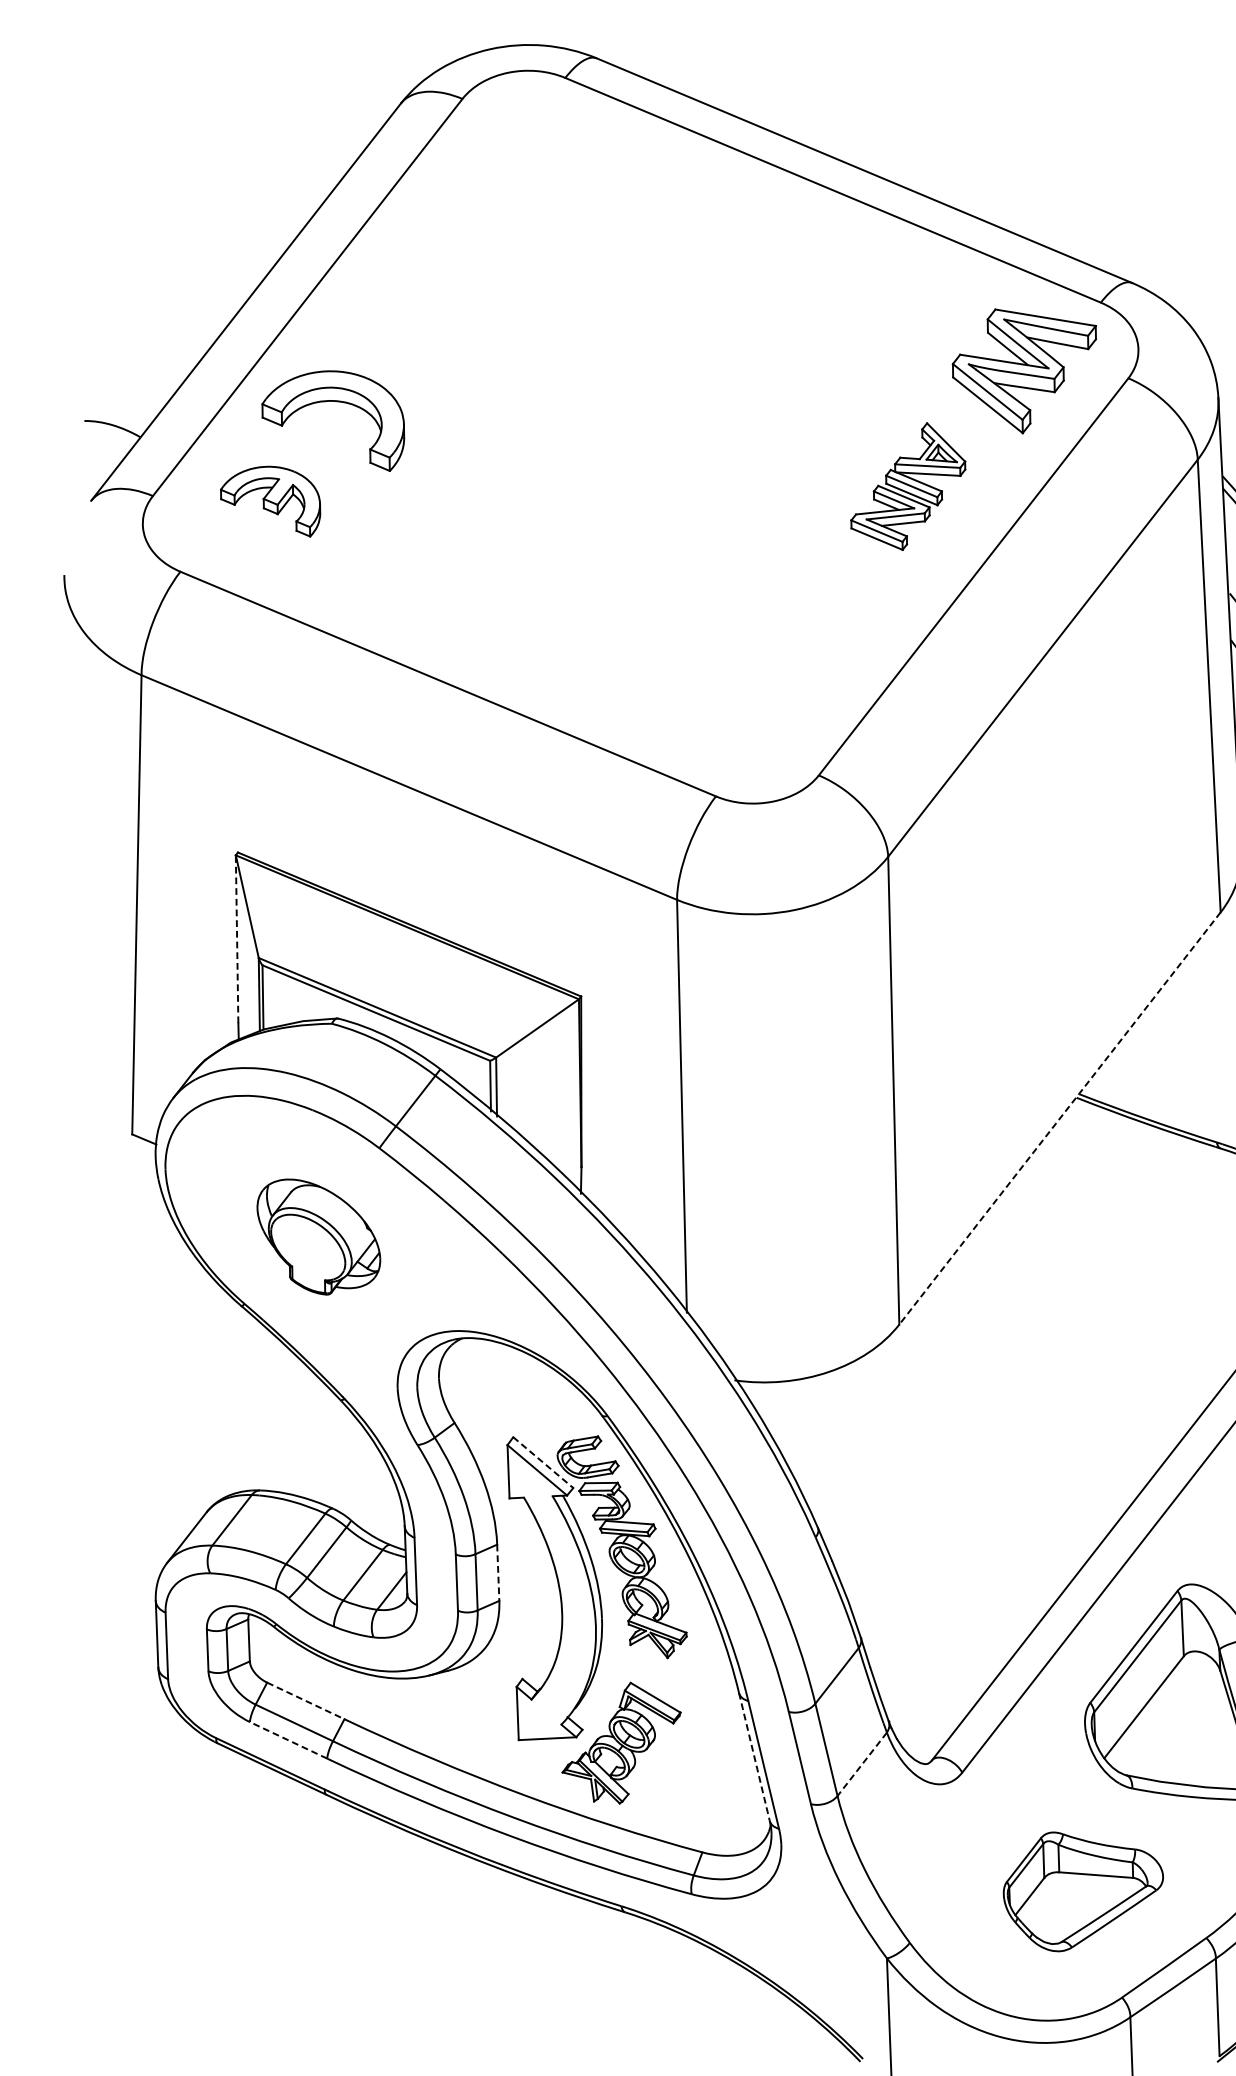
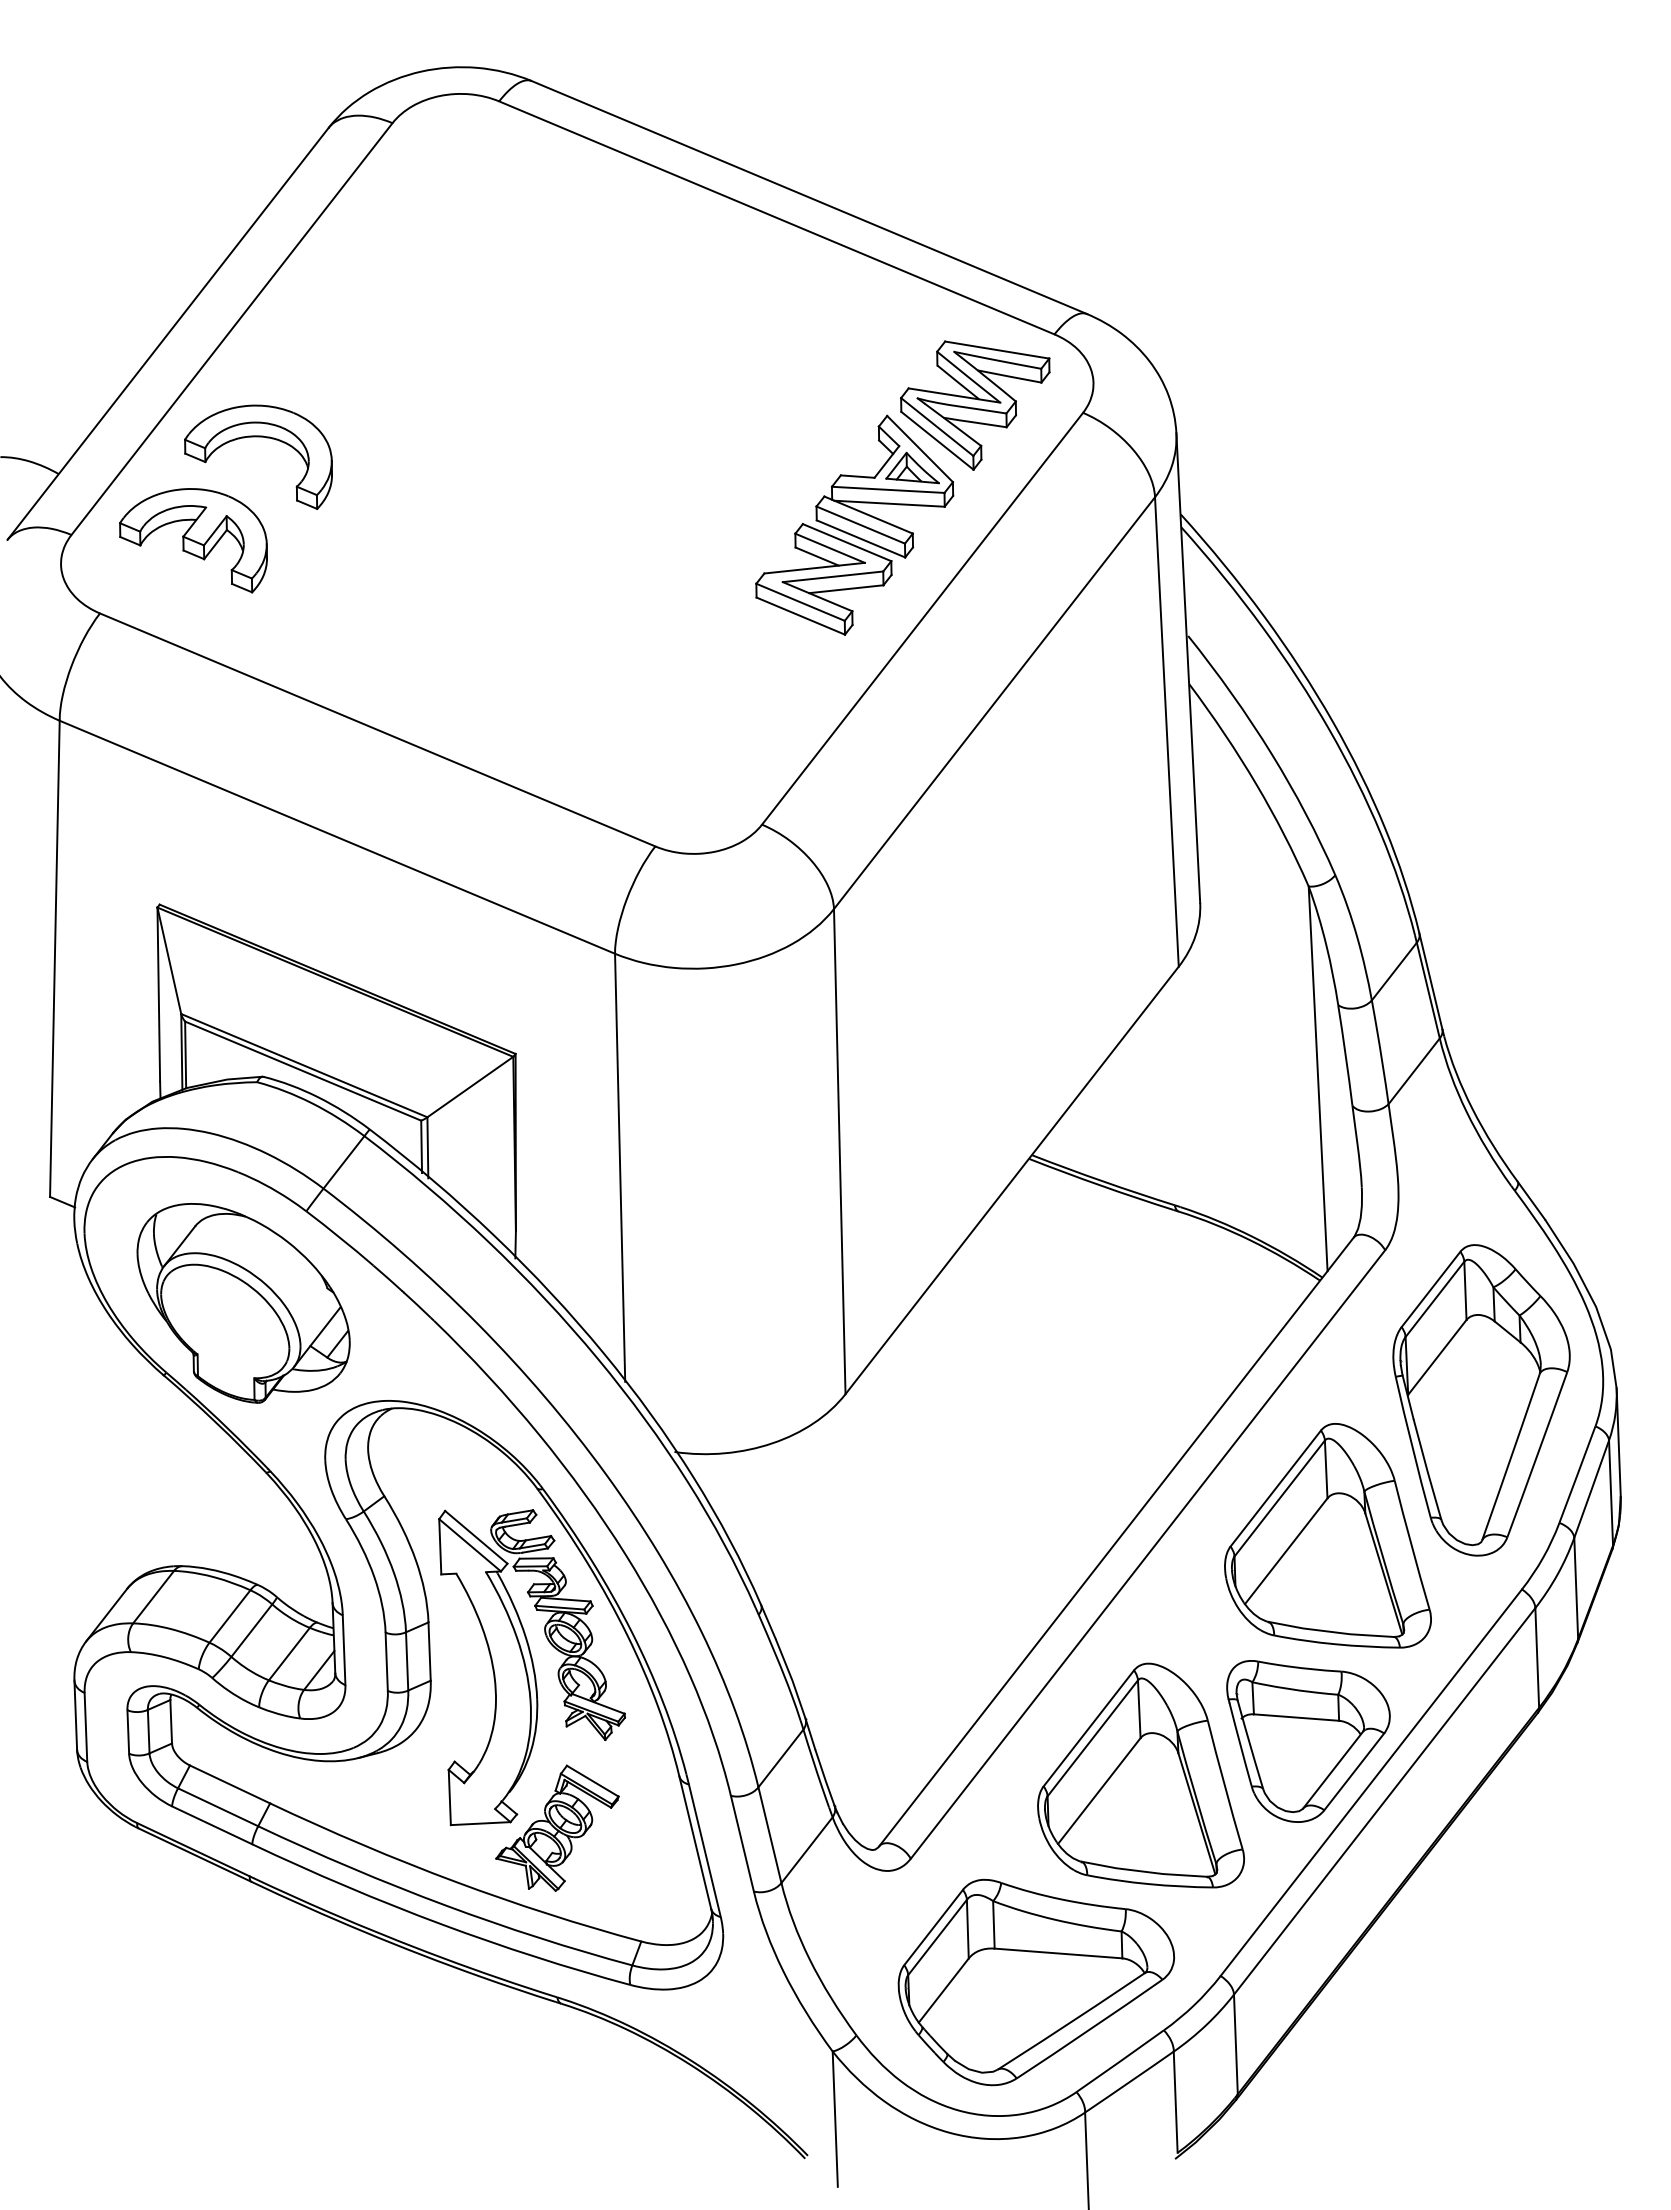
part: (907, 485) -> (854, 524), size x1.67
part: (270, 501) -> (193, 540), size x1.43
line: (236, 939) -> (158, 994), dashed -> solid
line: (1059, 1118) -> (1011, 1180), dashed -> solid
part: (318, 1237) -> (243, 1303), size x1.67
line: (543, 1462) -> (476, 1537), dashed -> solid
line: (498, 1573) -> (429, 1652), dashed -> solid
line: (306, 1700) -> (230, 1784), dashed -> solid
line: (287, 1740) -> (211, 1825), dashed -> solid
line: (754, 1756) -> (695, 1842), dashed -> solid
line: (862, 1764) -> (807, 1850), dashed -> solid
part: (1083, 1891) -> (1036, 1982), size x1.67

